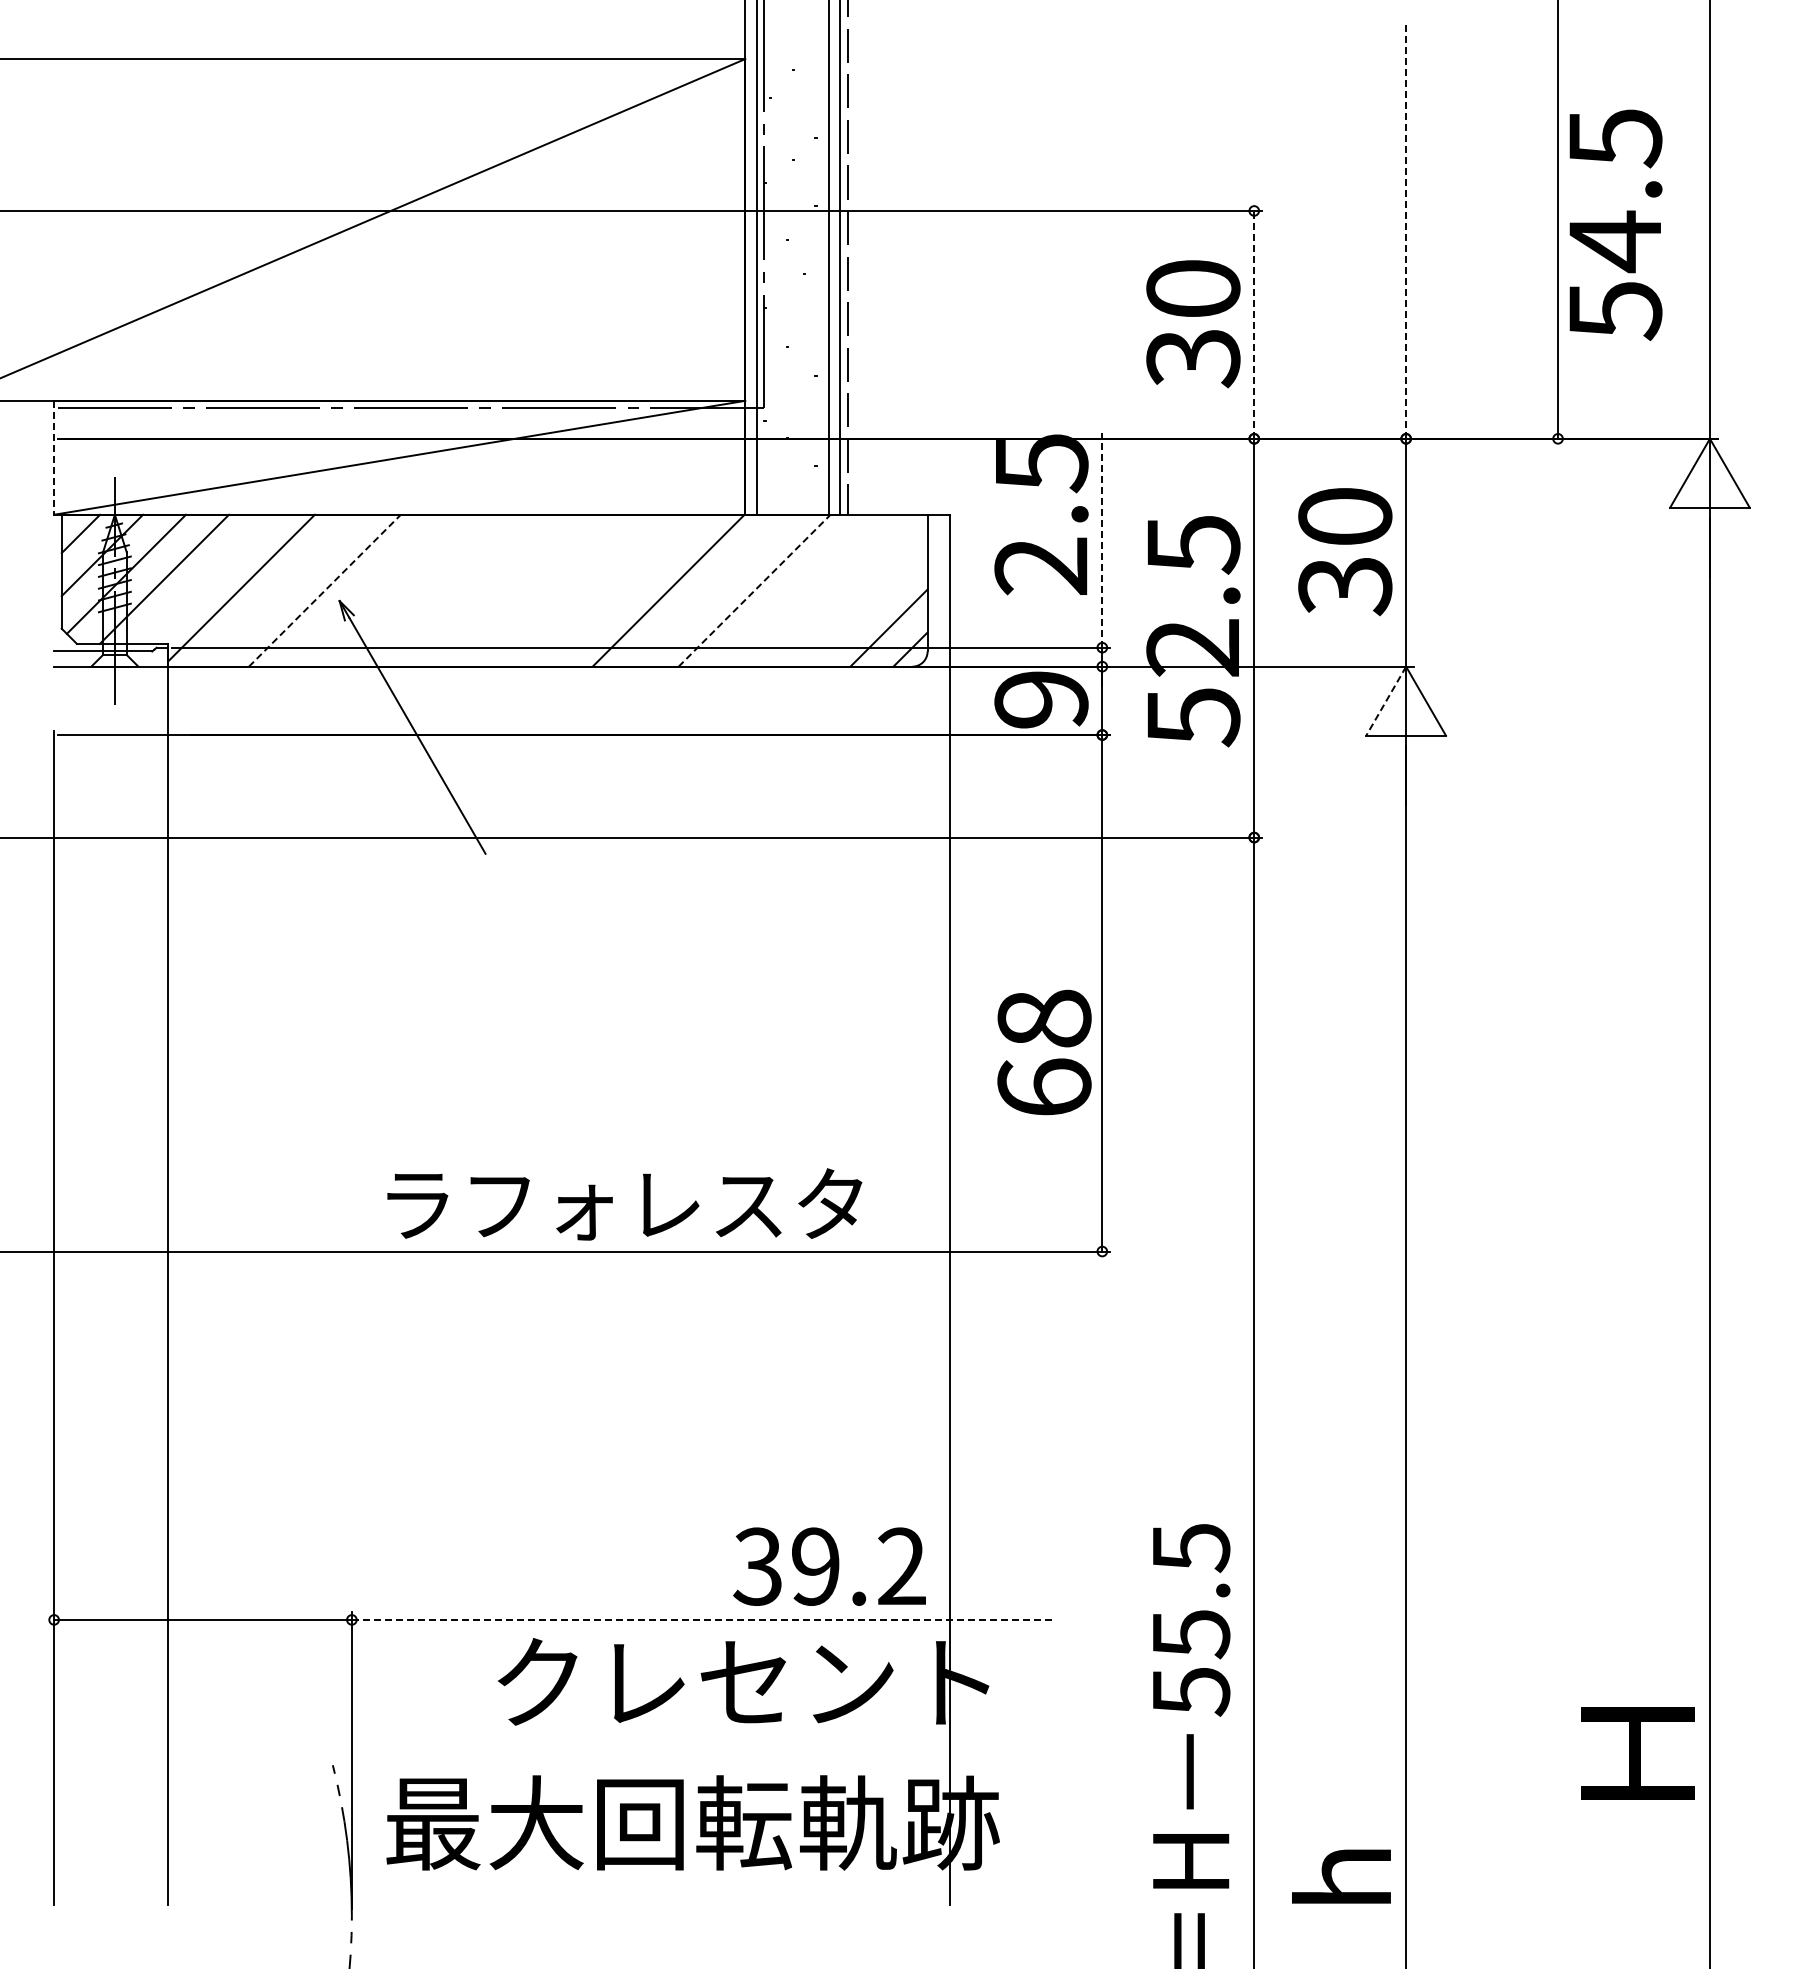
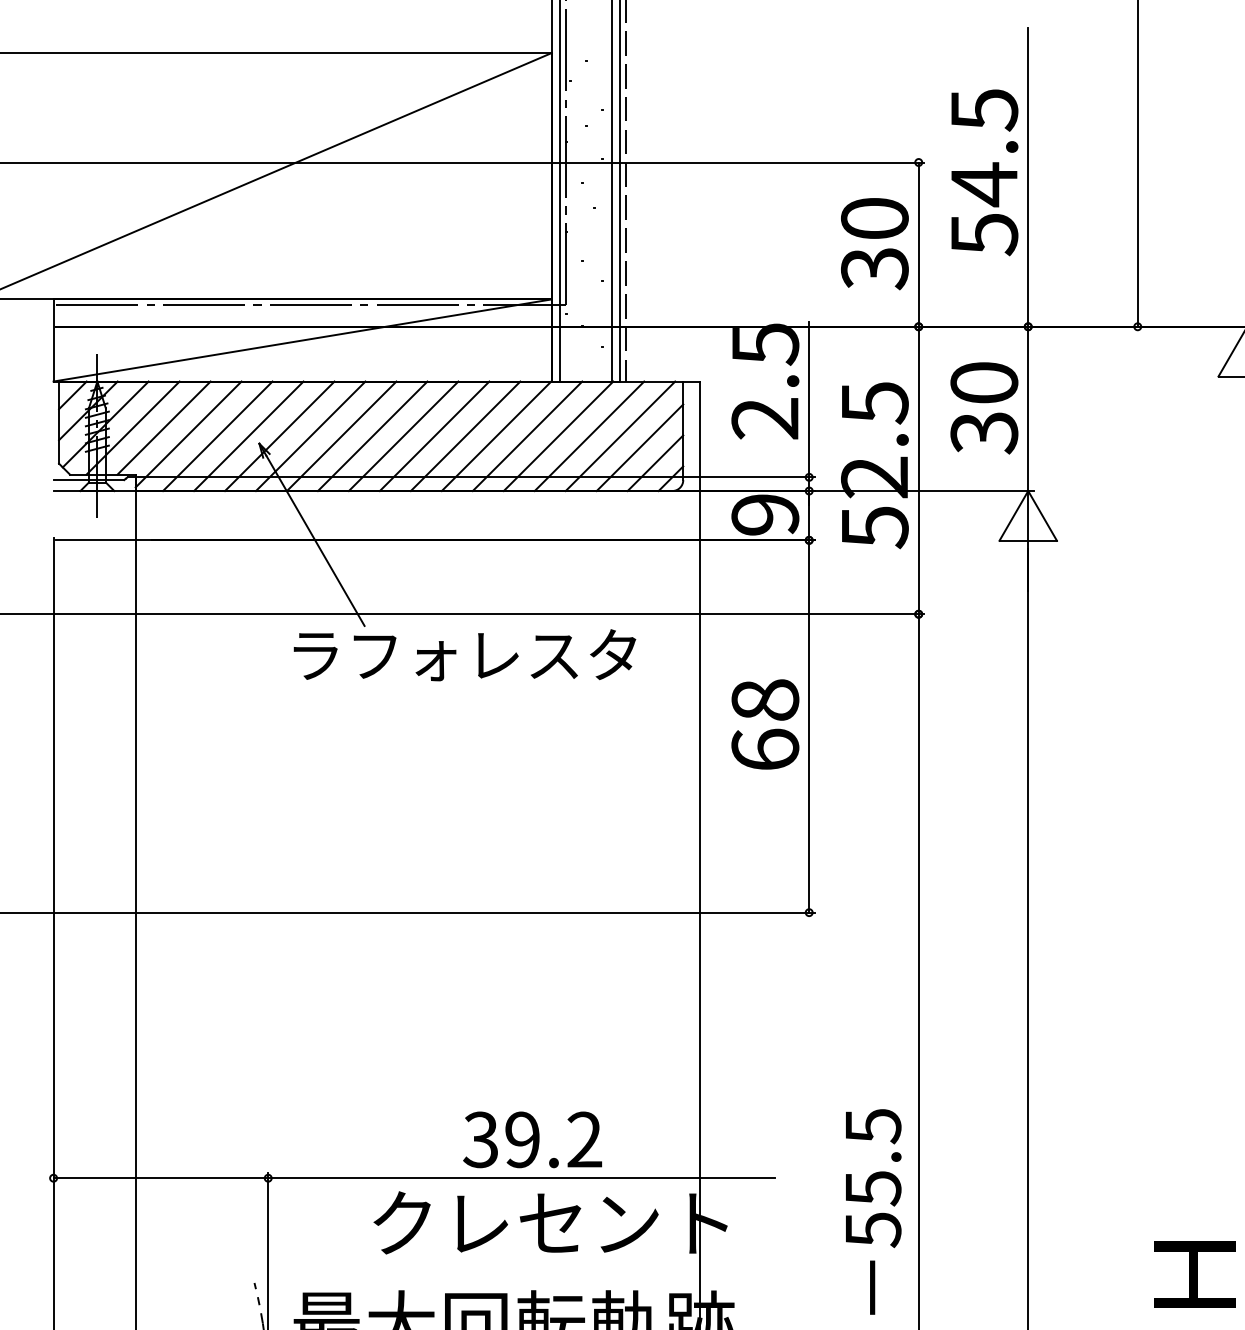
text: (1615, 225) -> (984, 173), moved
line: (1406, 231) -> (1028, 177), dashed -> solid
line: (1254, 324) -> (918, 244), dashed -> solid
line: (54, 457) -> (53, 340), dashed -> solid
line: (1102, 540) -> (809, 400), dashed -> solid
line: (206, 578) -> (163, 427), added
line: (281, 590) -> (217, 436), added
line: (325, 590) -> (249, 436), dashed -> solid
line: (367, 590) -> (279, 436), added
line: (410, 590) -> (310, 436), added
line: (453, 590) -> (341, 436), added
line: (496, 590) -> (372, 436), added
line: (539, 590) -> (403, 436), added
line: (582, 590) -> (434, 436), added
line: (625, 590) -> (465, 436), added
line: (711, 590) -> (527, 436), added
line: (754, 590) -> (558, 436), dashed -> solid
line: (797, 590) -> (589, 436), added
line: (840, 590) -> (620, 436), added
line: (867, 606) -> (639, 447), added
line: (1386, 701) -> (1014, 516), dashed -> solid
text: (1044, 1052) -> (765, 724), moved
text: (624, 1204) -> (464, 655), moved
text: (829, 1566) -> (532, 1139), moved
line: (703, 1619) -> (521, 1177), dashed -> solid

